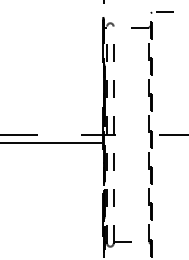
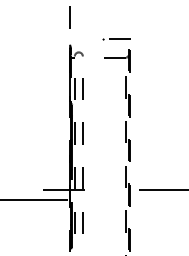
part: (161, 12) -> (115, 39), moved

